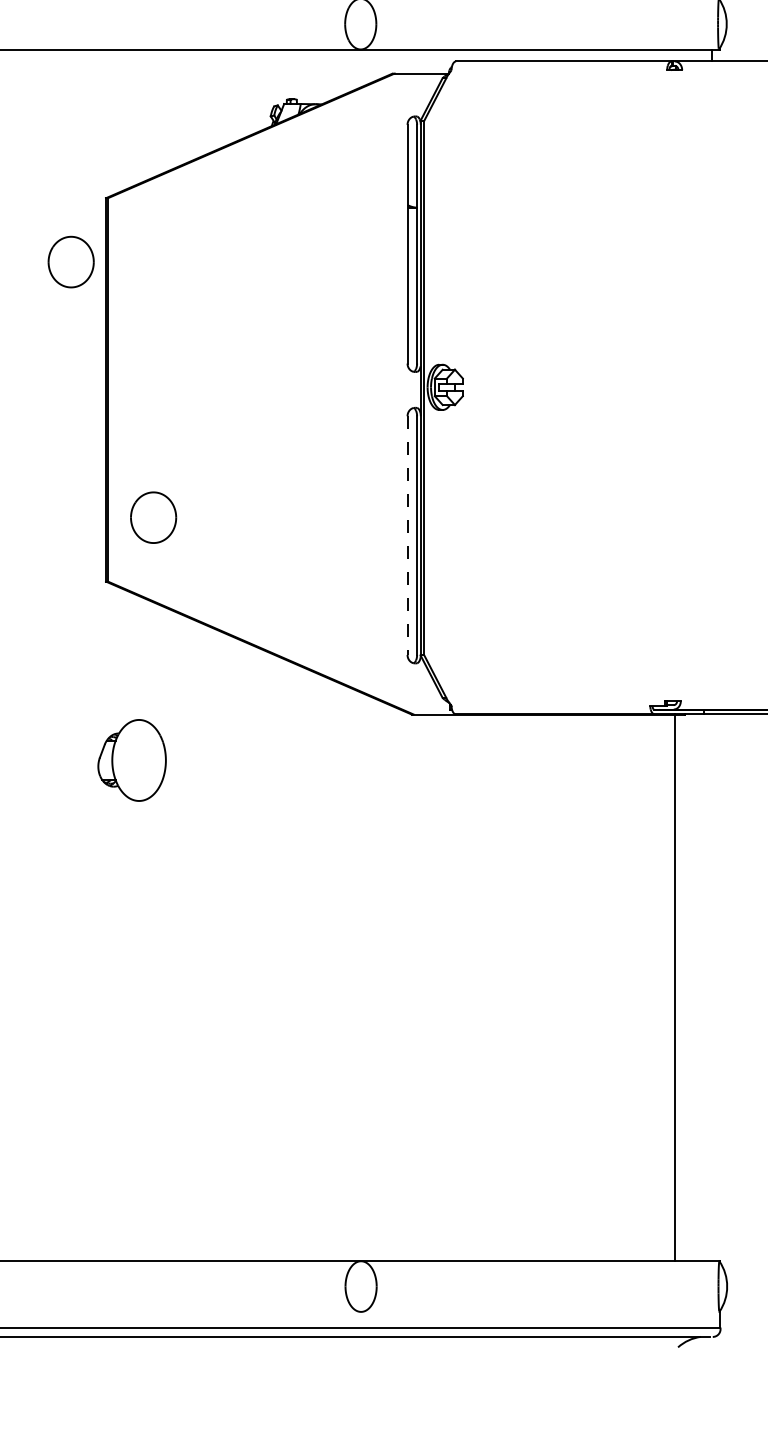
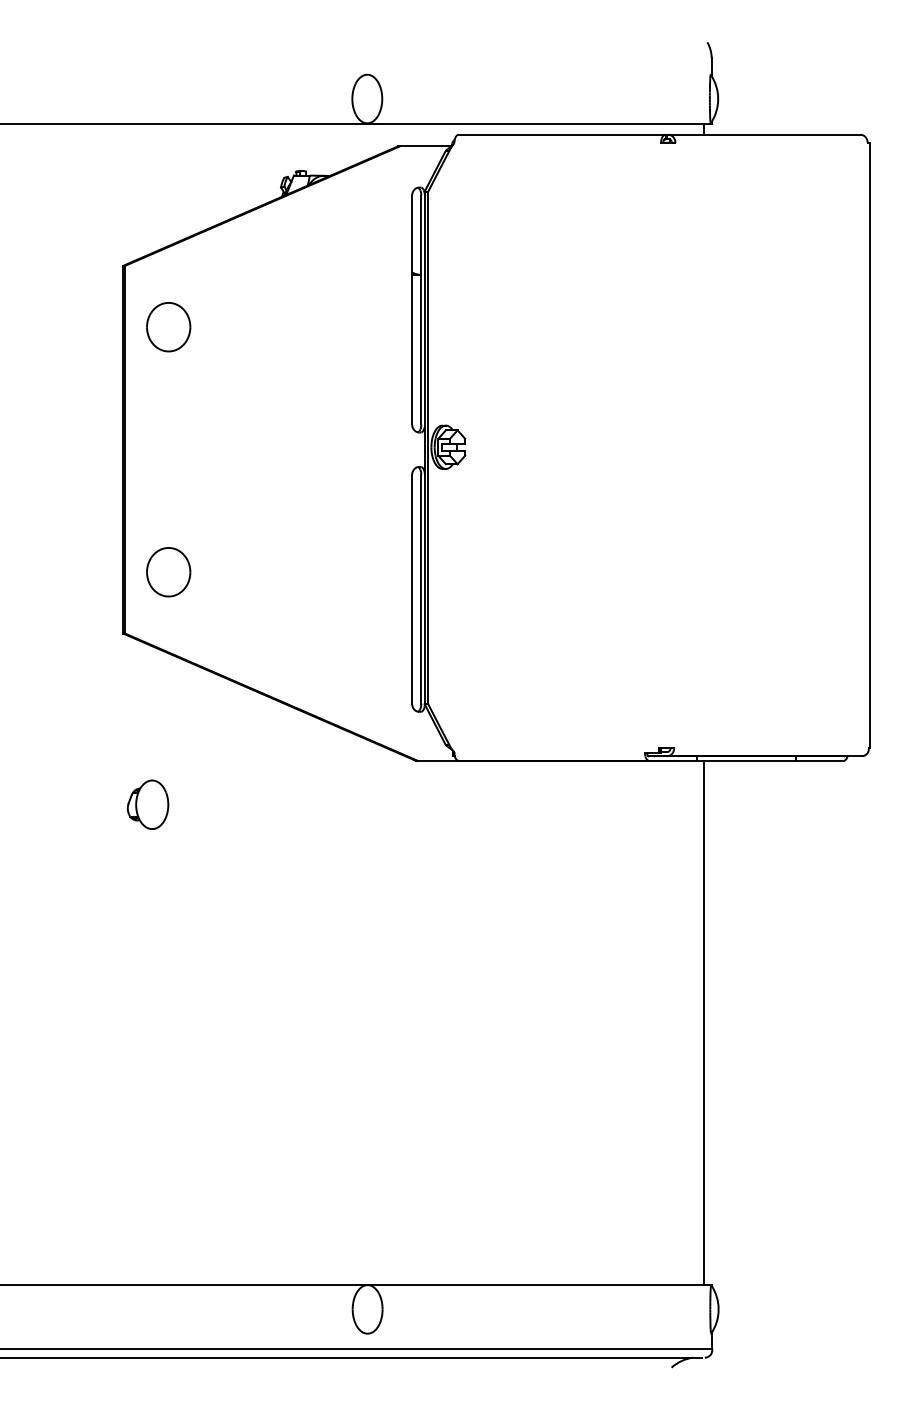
part: (71, 262) -> (168, 327), moved
line: (407, 535) -> (412, 589), dashed -> solid
part: (131, 759) -> (147, 804), size x0.62
line: (674, 987) -> (704, 1022), moved

